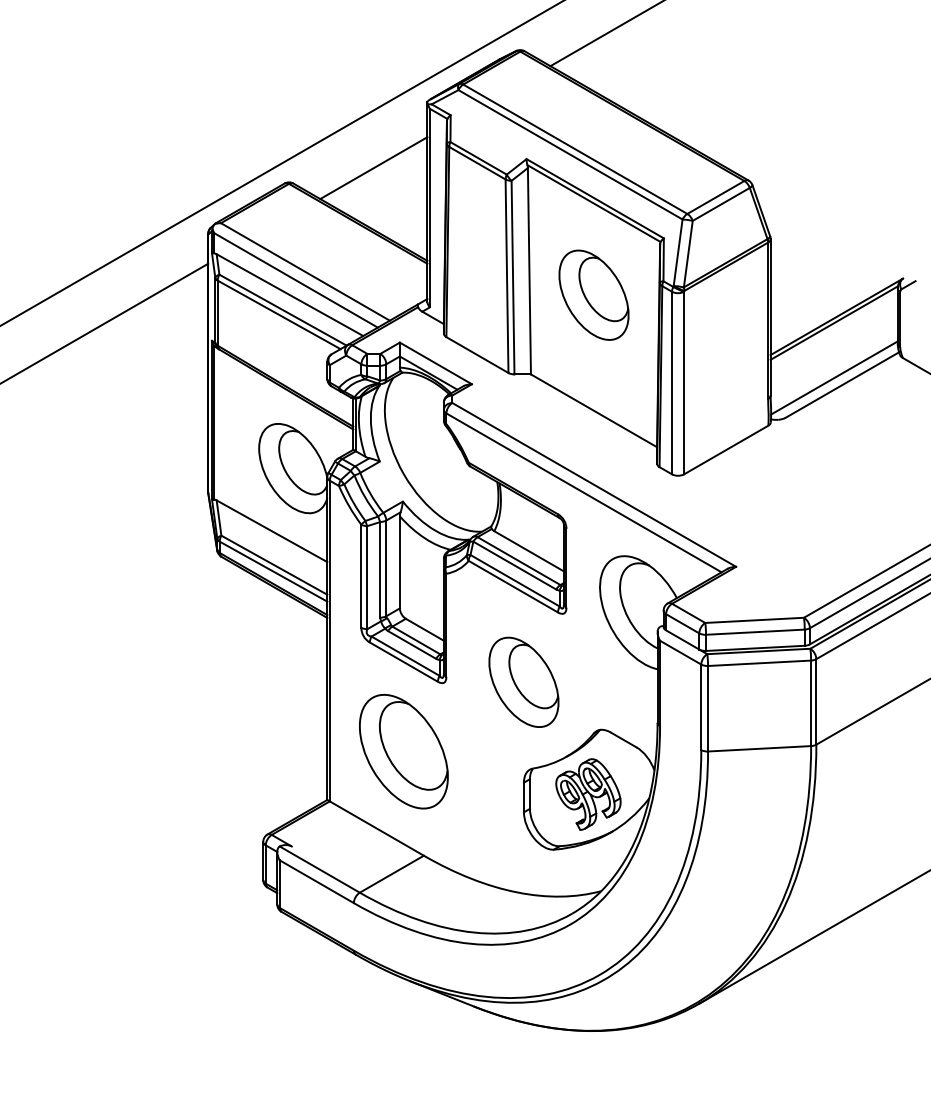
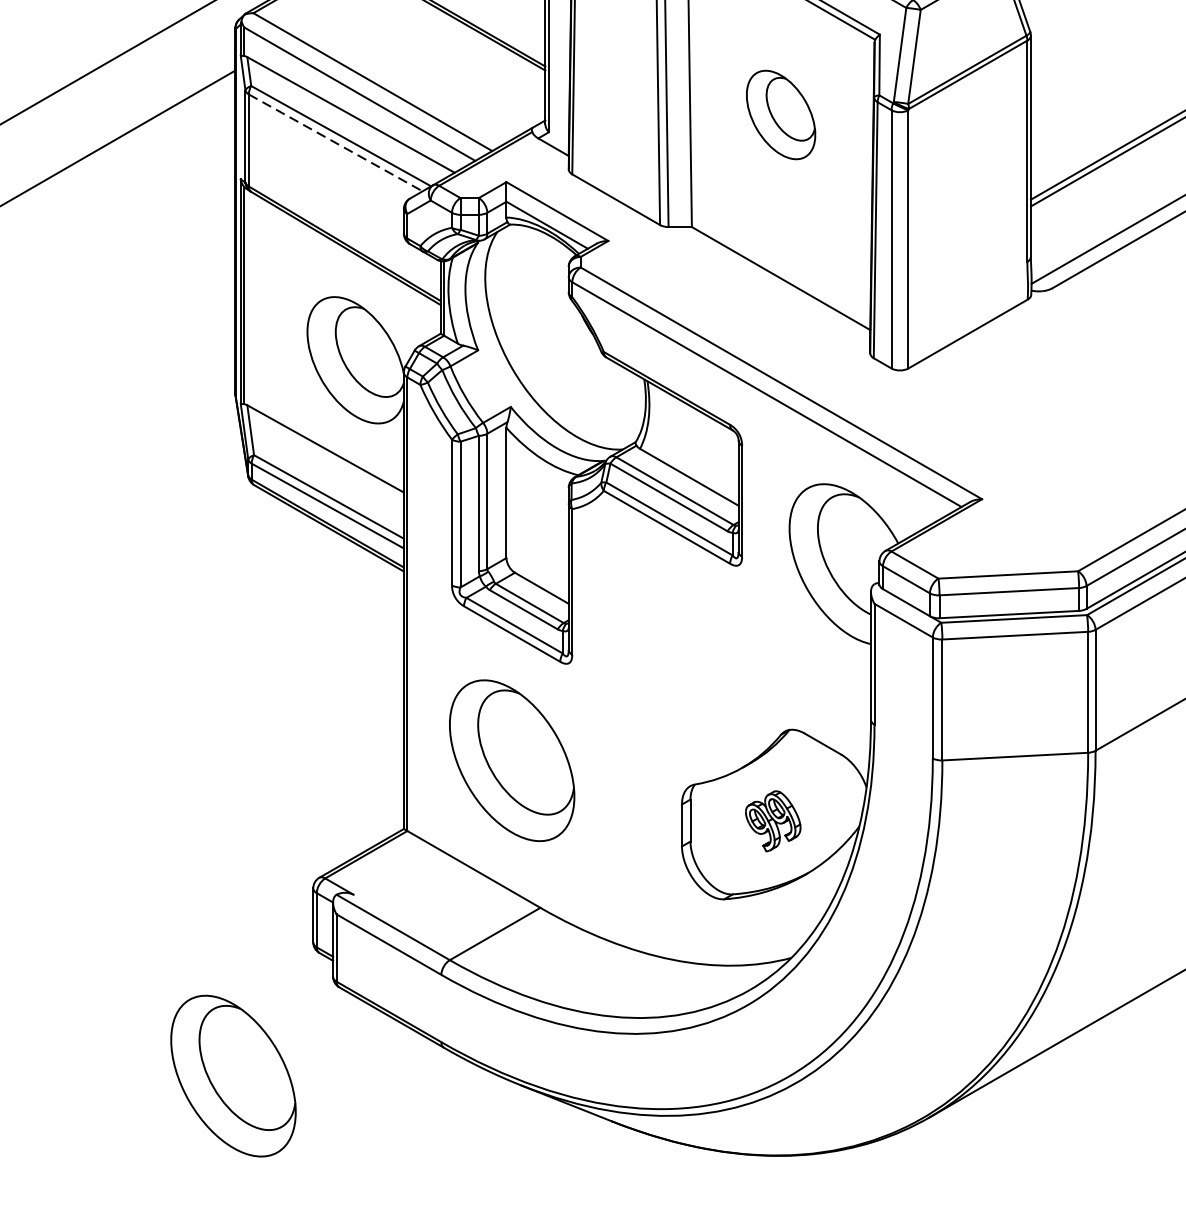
part: (593, 294) -> (780, 114), size x0.7
line: (279, 315) -> (336, 143), solid -> dashed
part: (523, 681) -> (681, 661), removed
part: (588, 794) -> (773, 821), size x0.6
part: (206, 974) -> (232, 1075), added

